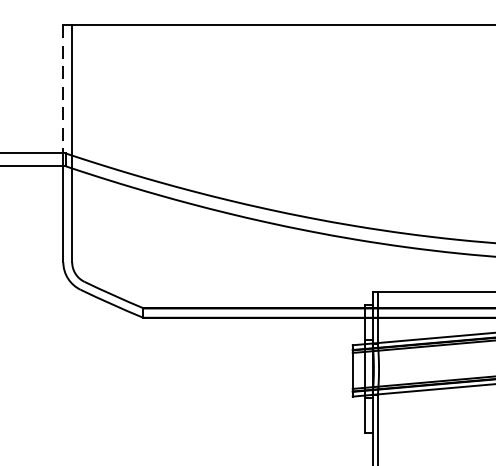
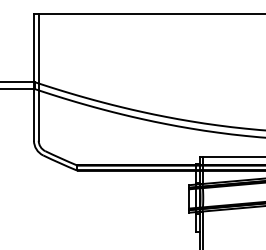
line: (62, 90) -> (33, 48), dashed -> solid

